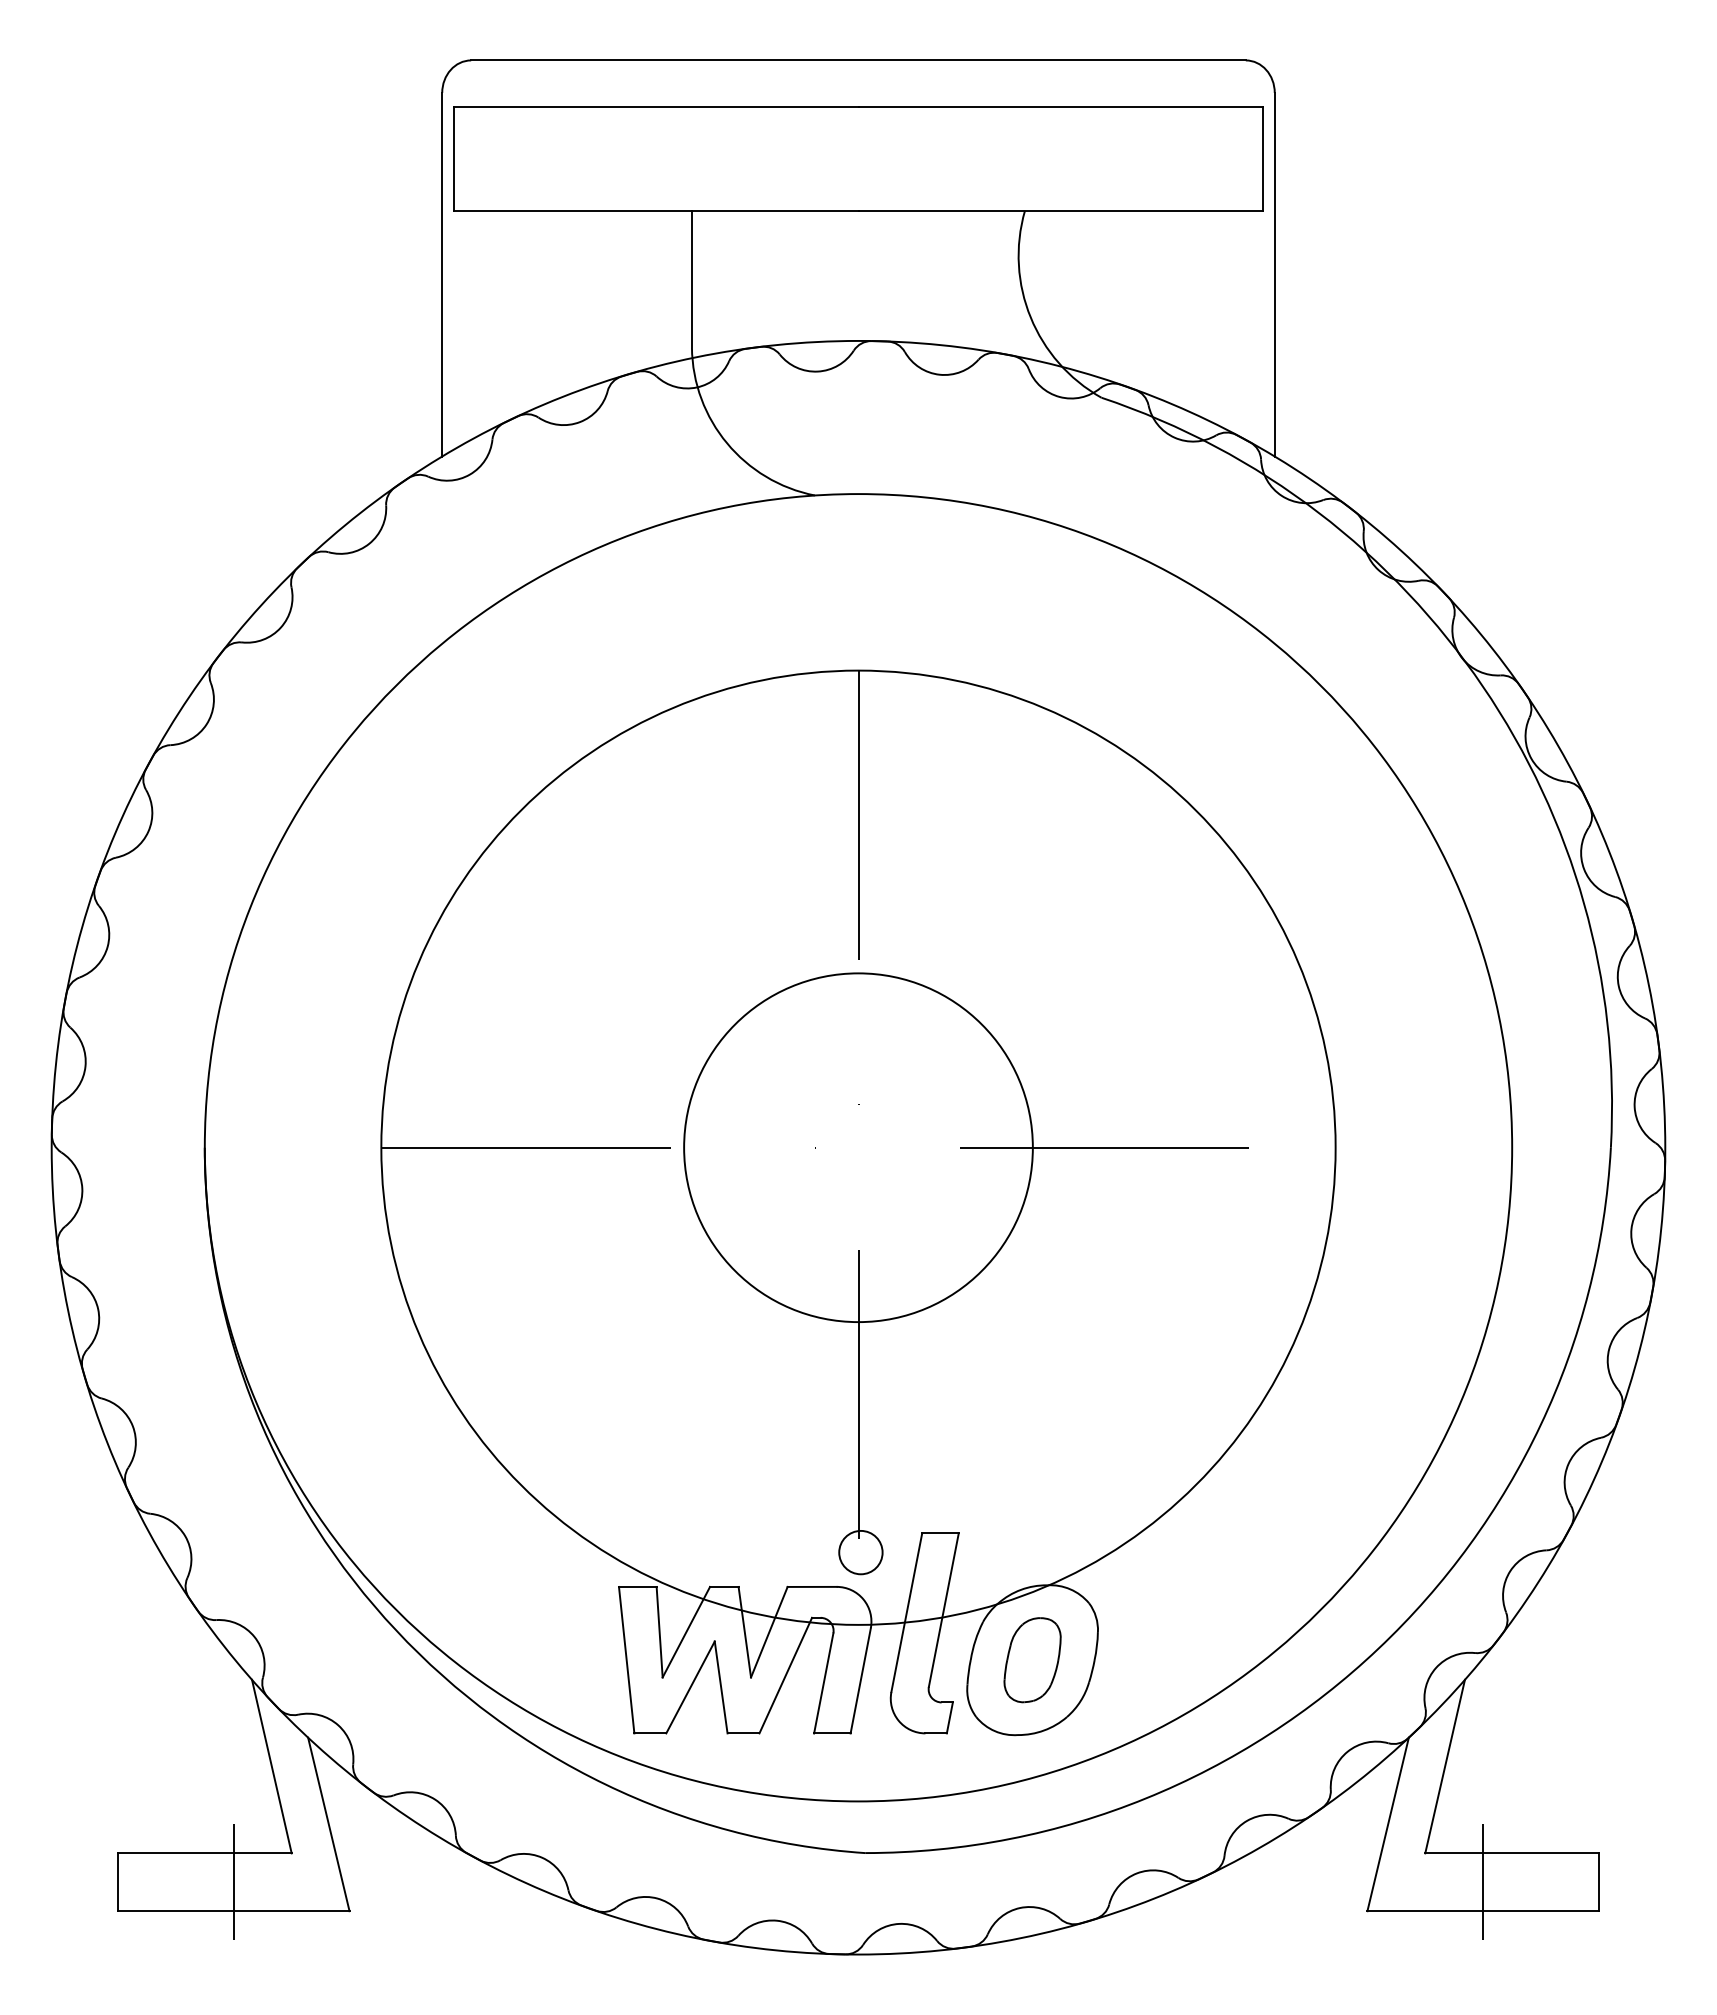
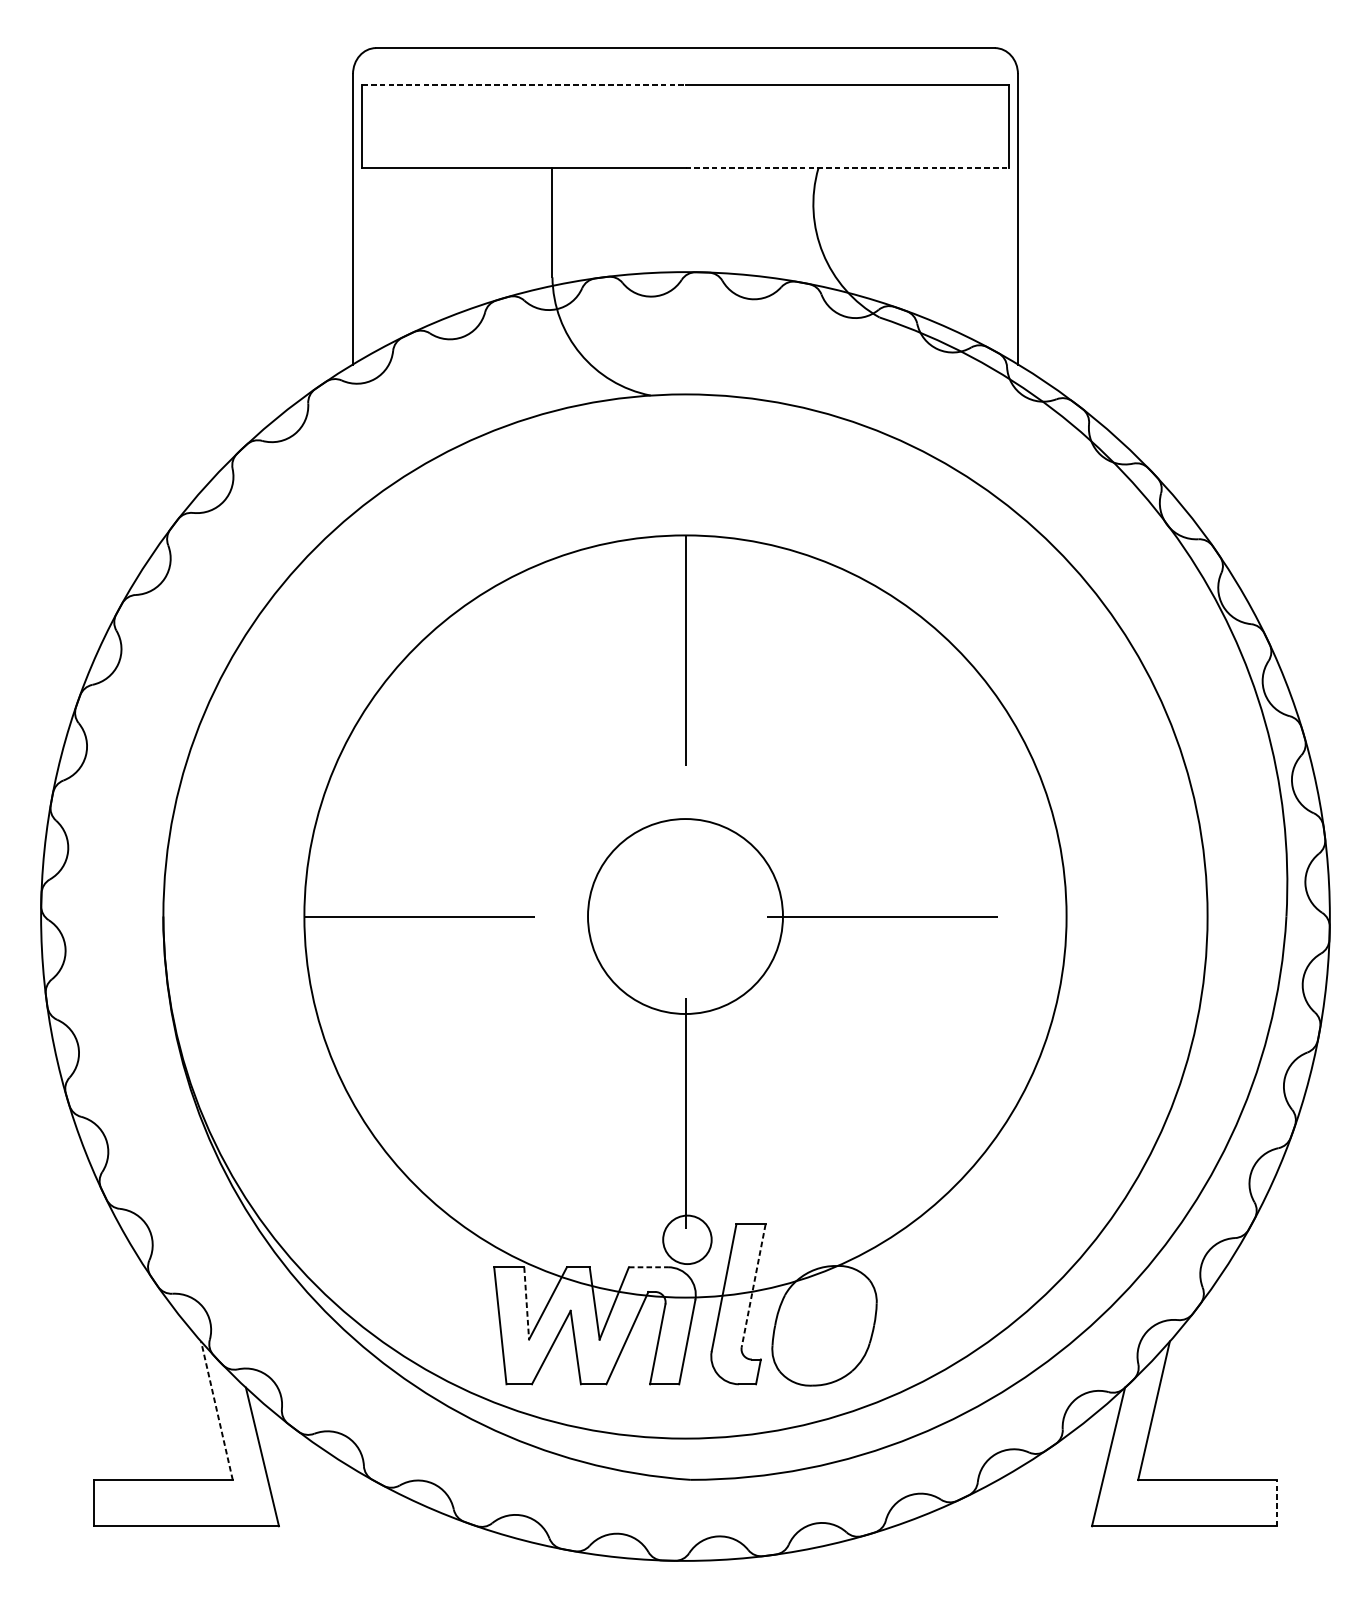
line: (656, 106) -> (524, 84), solid -> dashed
line: (1061, 210) -> (847, 167), solid -> dashed
circle: (858, 1147) -> (685, 916), size x0.7
circle: (860, 1552) -> (687, 1239), size x1.4
line: (812, 1586) -> (648, 1266), solid -> dashed
line: (943, 1610) -> (753, 1286), solid -> dashed
line: (659, 1632) -> (526, 1303), solid -> dashed
part: (1032, 1660) -> (824, 1326), removed
line: (271, 1766) -> (216, 1410), solid -> dashed
line: (233, 1882) -> (186, 1503), removed
line: (1483, 1882) -> (1184, 1503), removed
line: (1598, 1882) -> (1276, 1503), solid -> dashed

